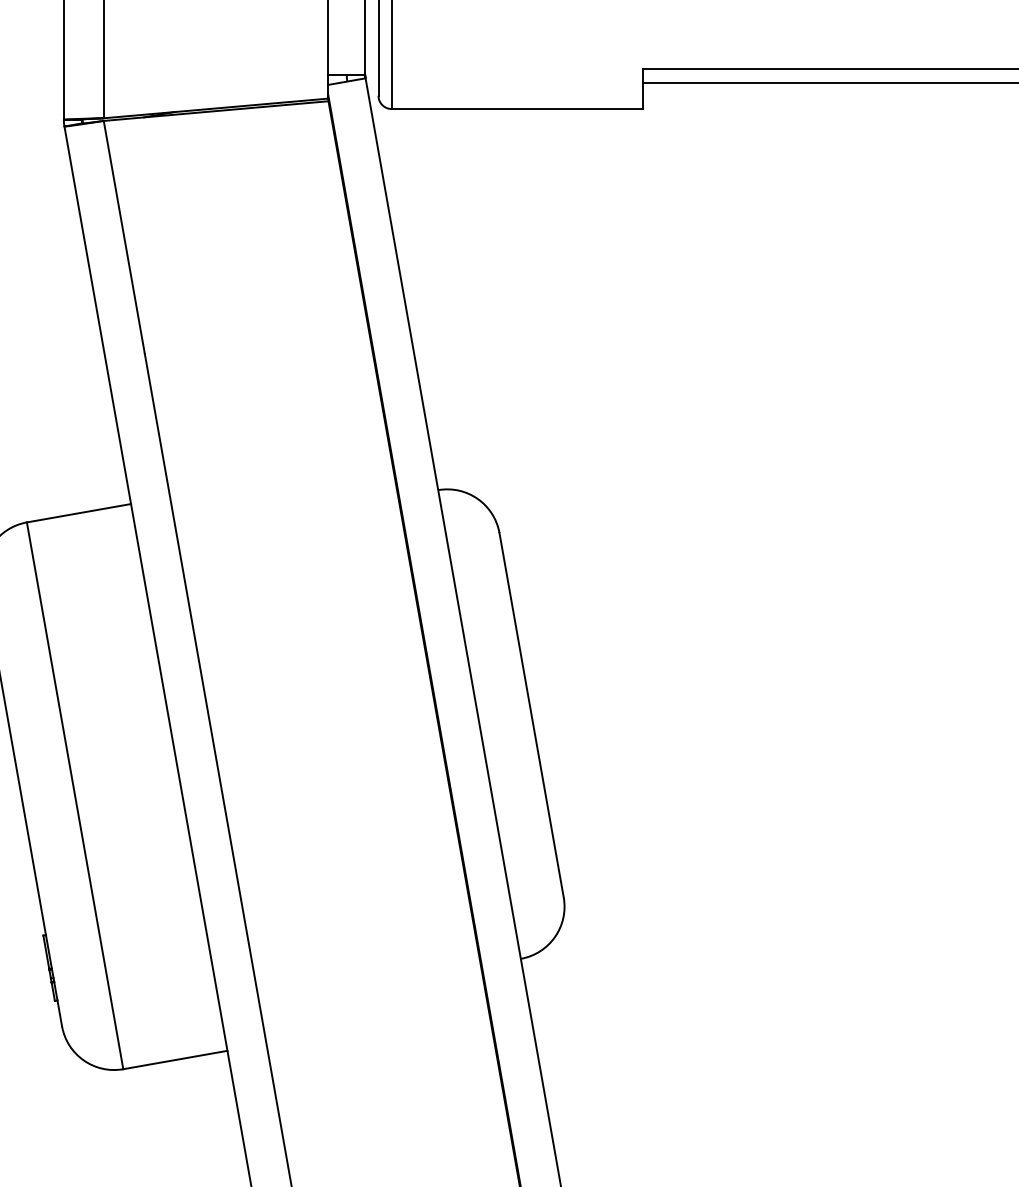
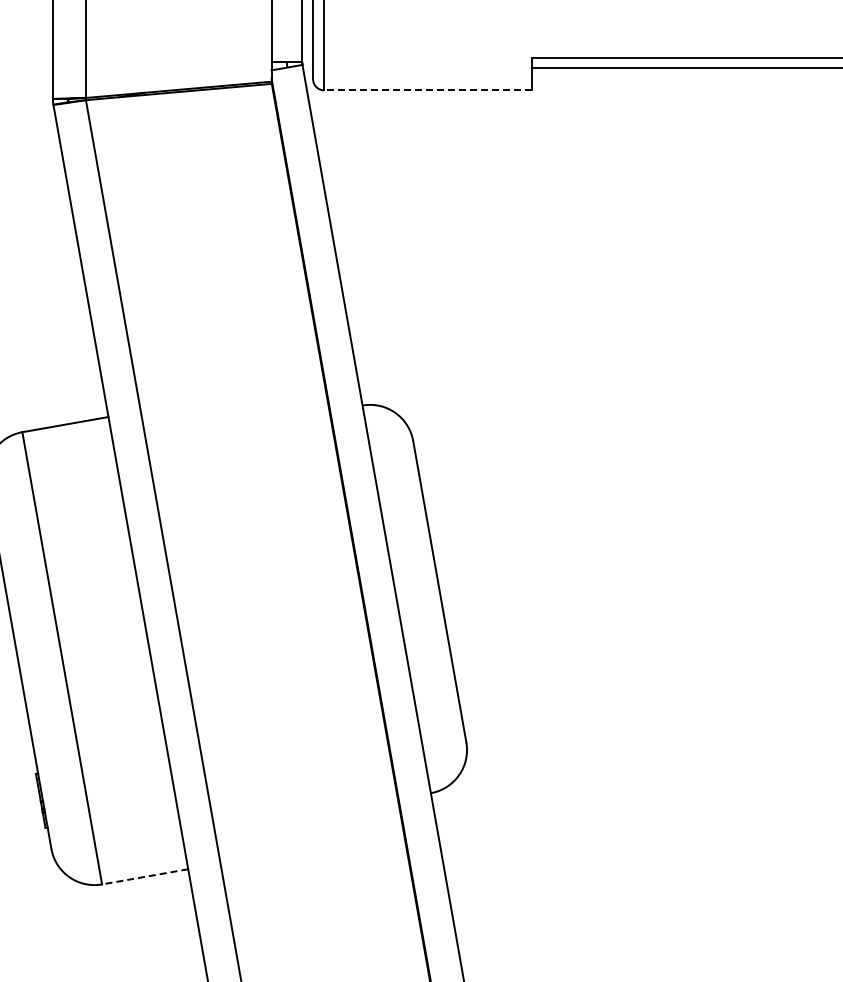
line: (516, 109) -> (427, 90), solid -> dashed
line: (175, 1059) -> (145, 876), solid -> dashed

